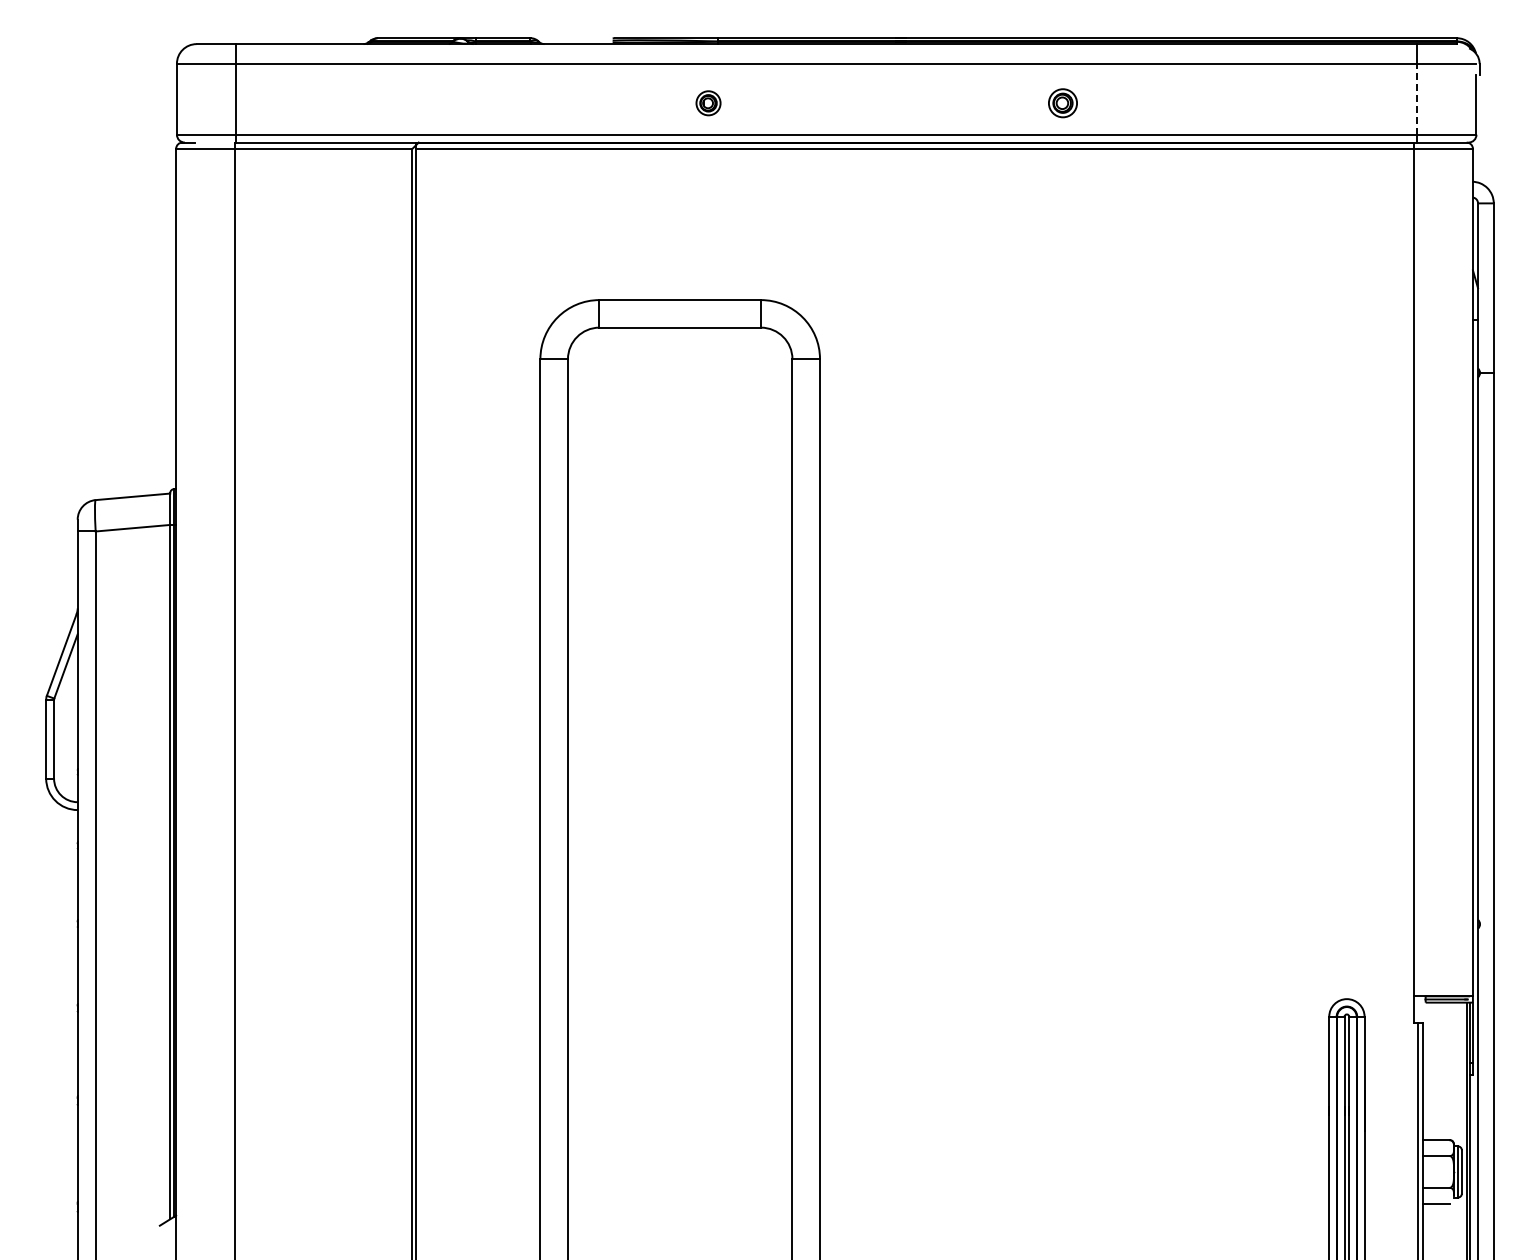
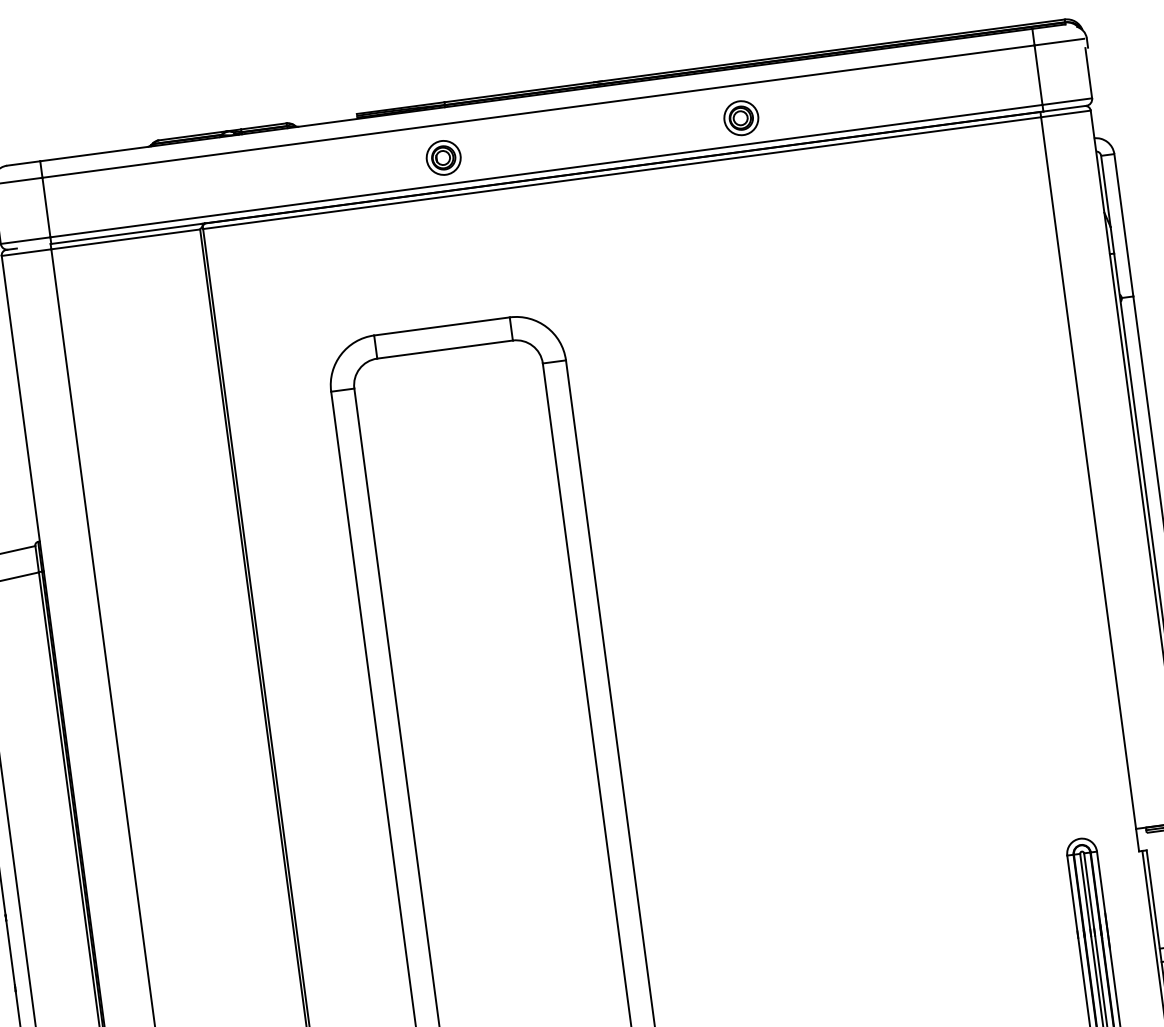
line: (1417, 98) -> (1038, 74), dashed -> solid
part: (708, 103) -> (443, 158), size x1.67
part: (1062, 103) -> (740, 118), size x1.43

